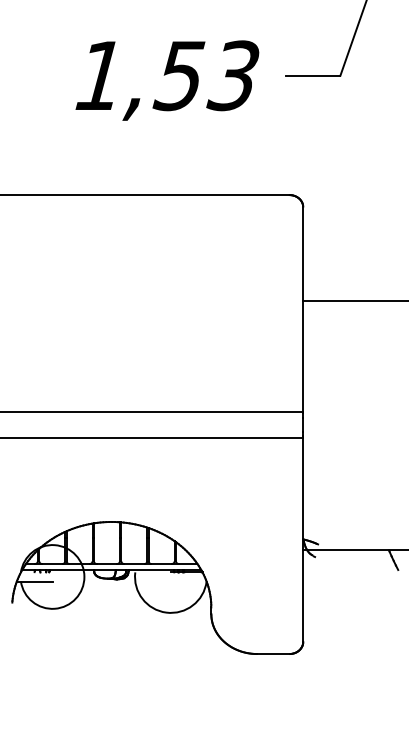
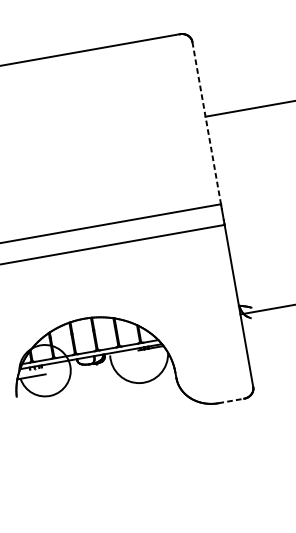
line: (303, 309) -> (206, 123), solid -> dashed
line: (273, 654) -> (231, 401), solid -> dashed

